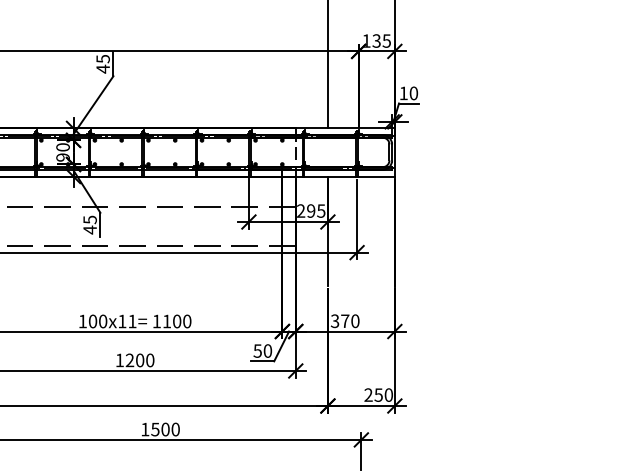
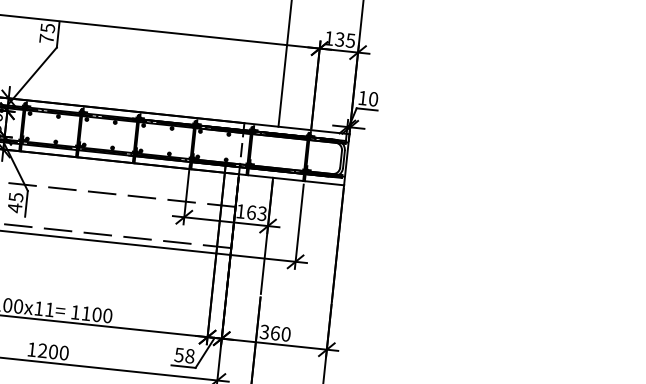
text: (102, 68) -> (46, 38), 45 -> 75
text: (311, 210) -> (251, 212), 295 -> 163
text: (345, 321) -> (275, 333), 370 -> 360
text: (267, 351) -> (189, 356), 50 -> 58

